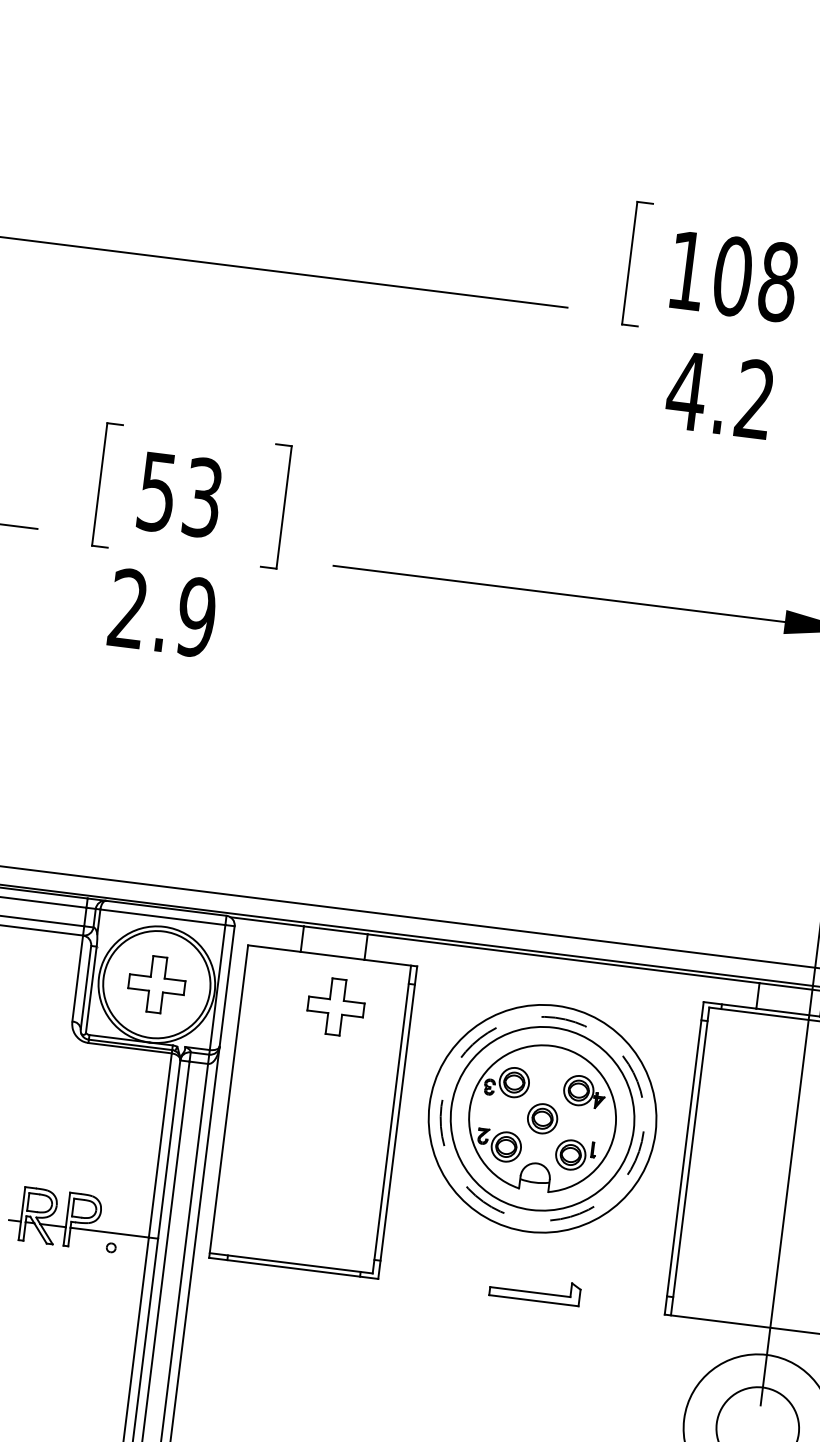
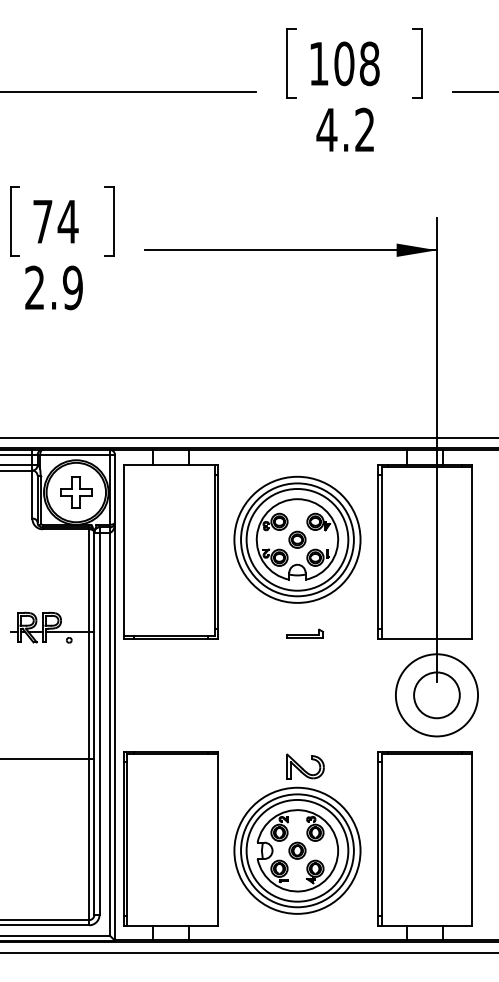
text: (180, 494) -> (55, 221), 53 -> 74
part: (336, 1006) -> (176, 492), removed
circle: (542, 1118) -> (297, 539), dashed -> solid
part: (536, 1288) -> (305, 633), size x0.71

